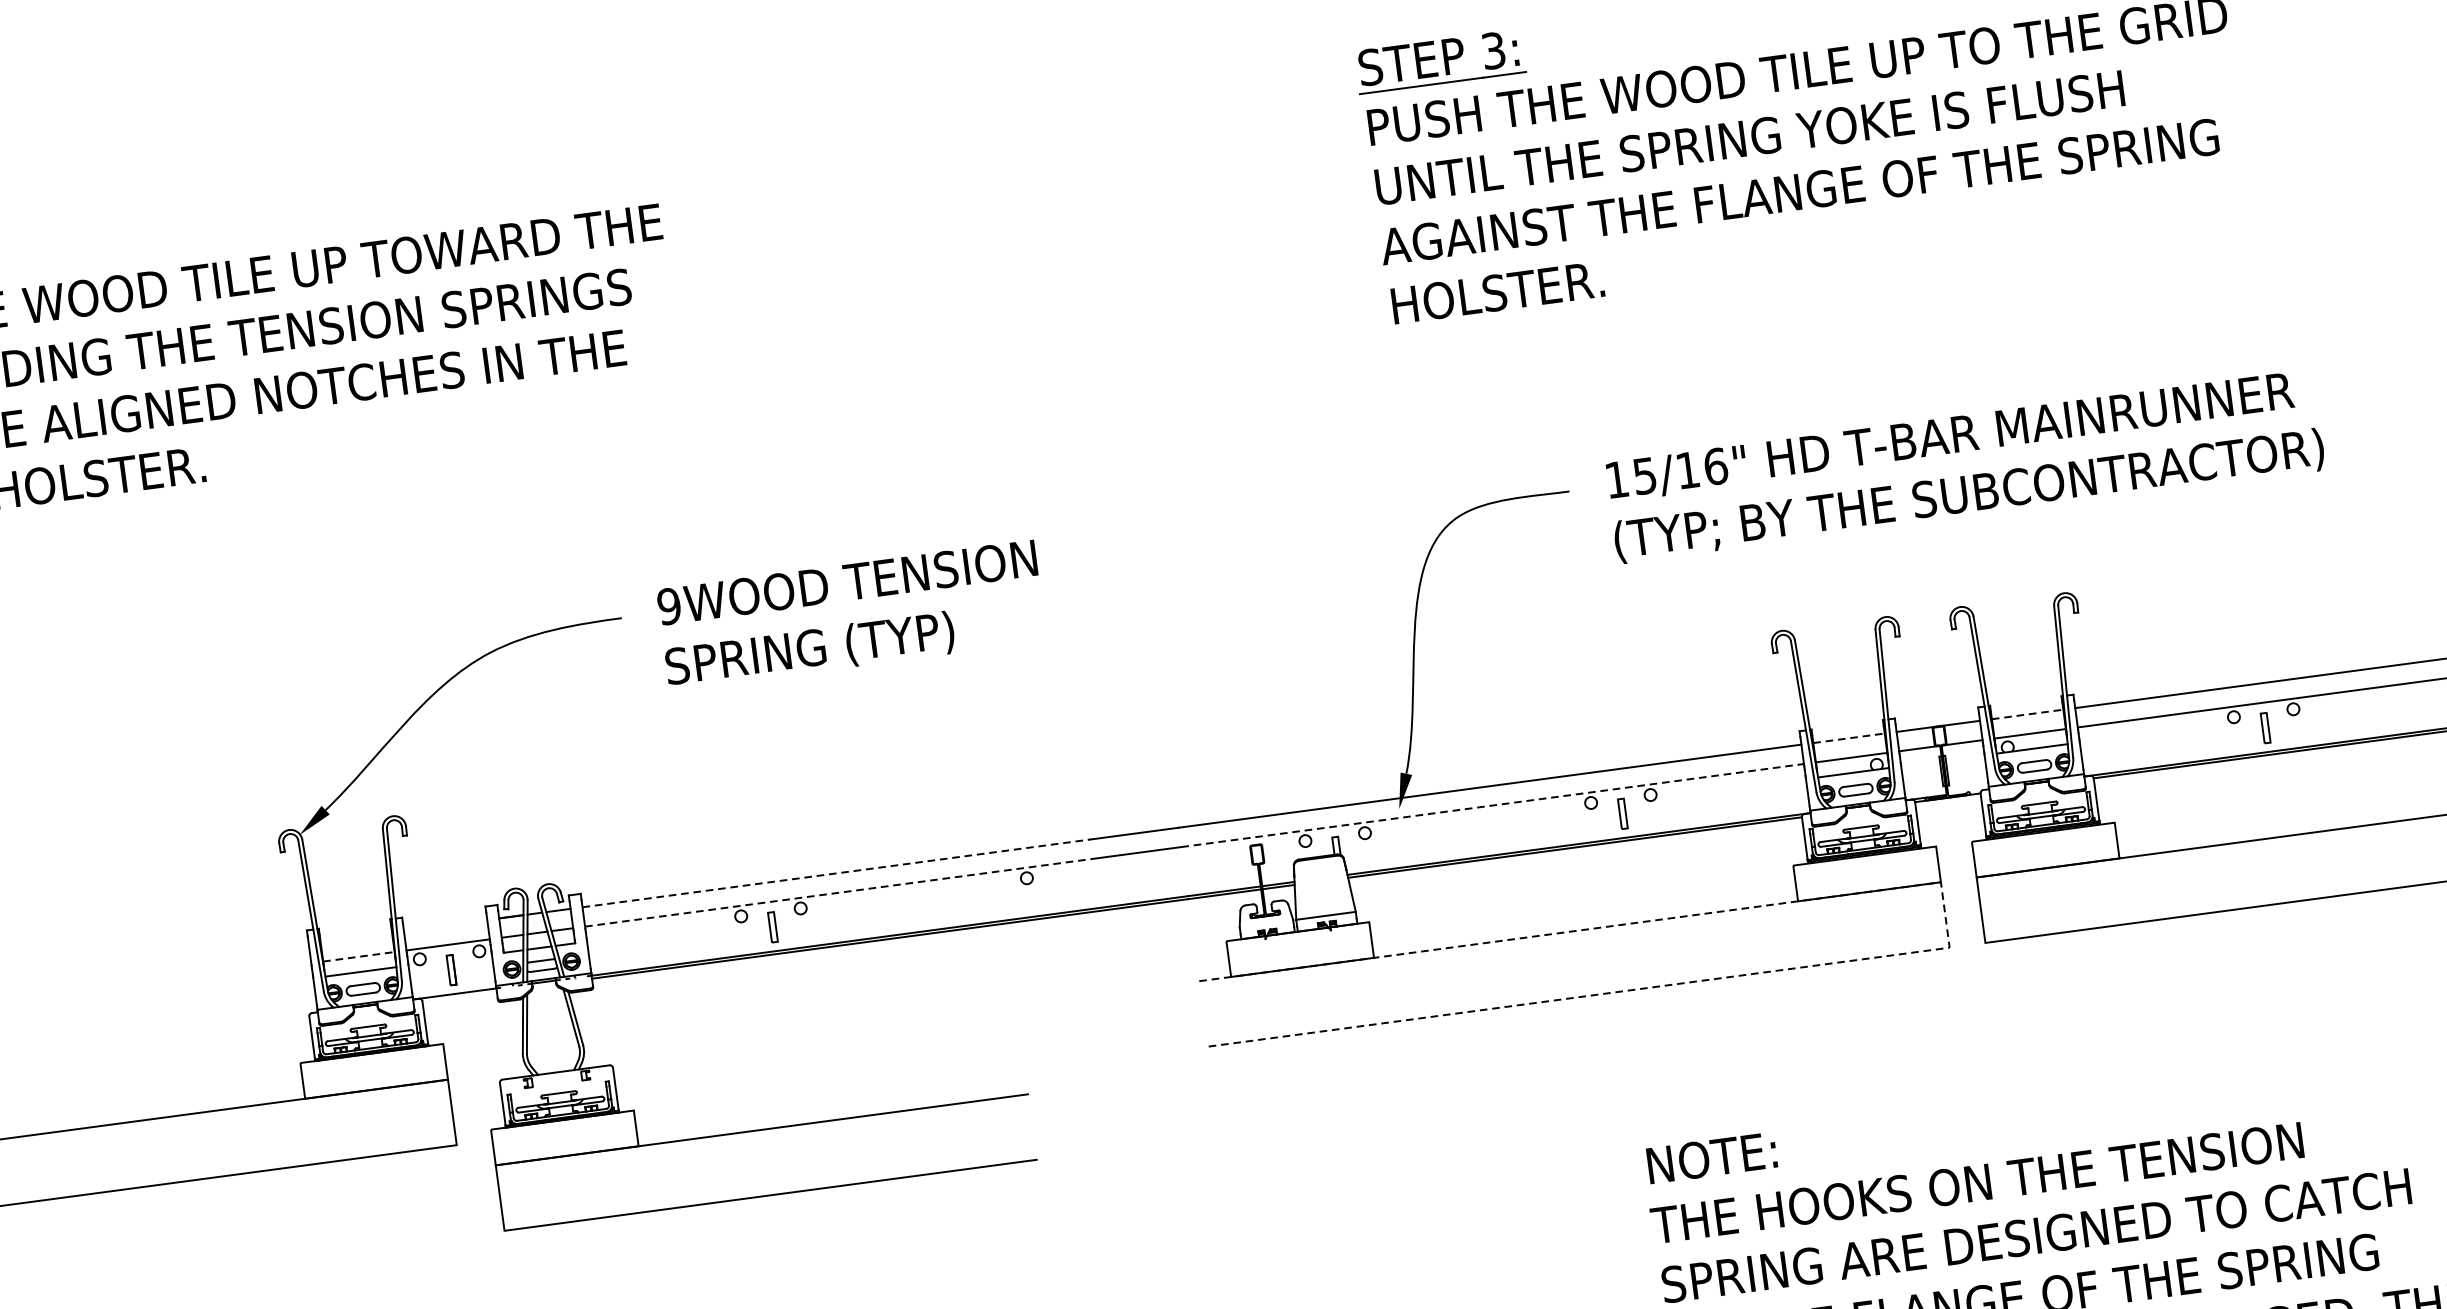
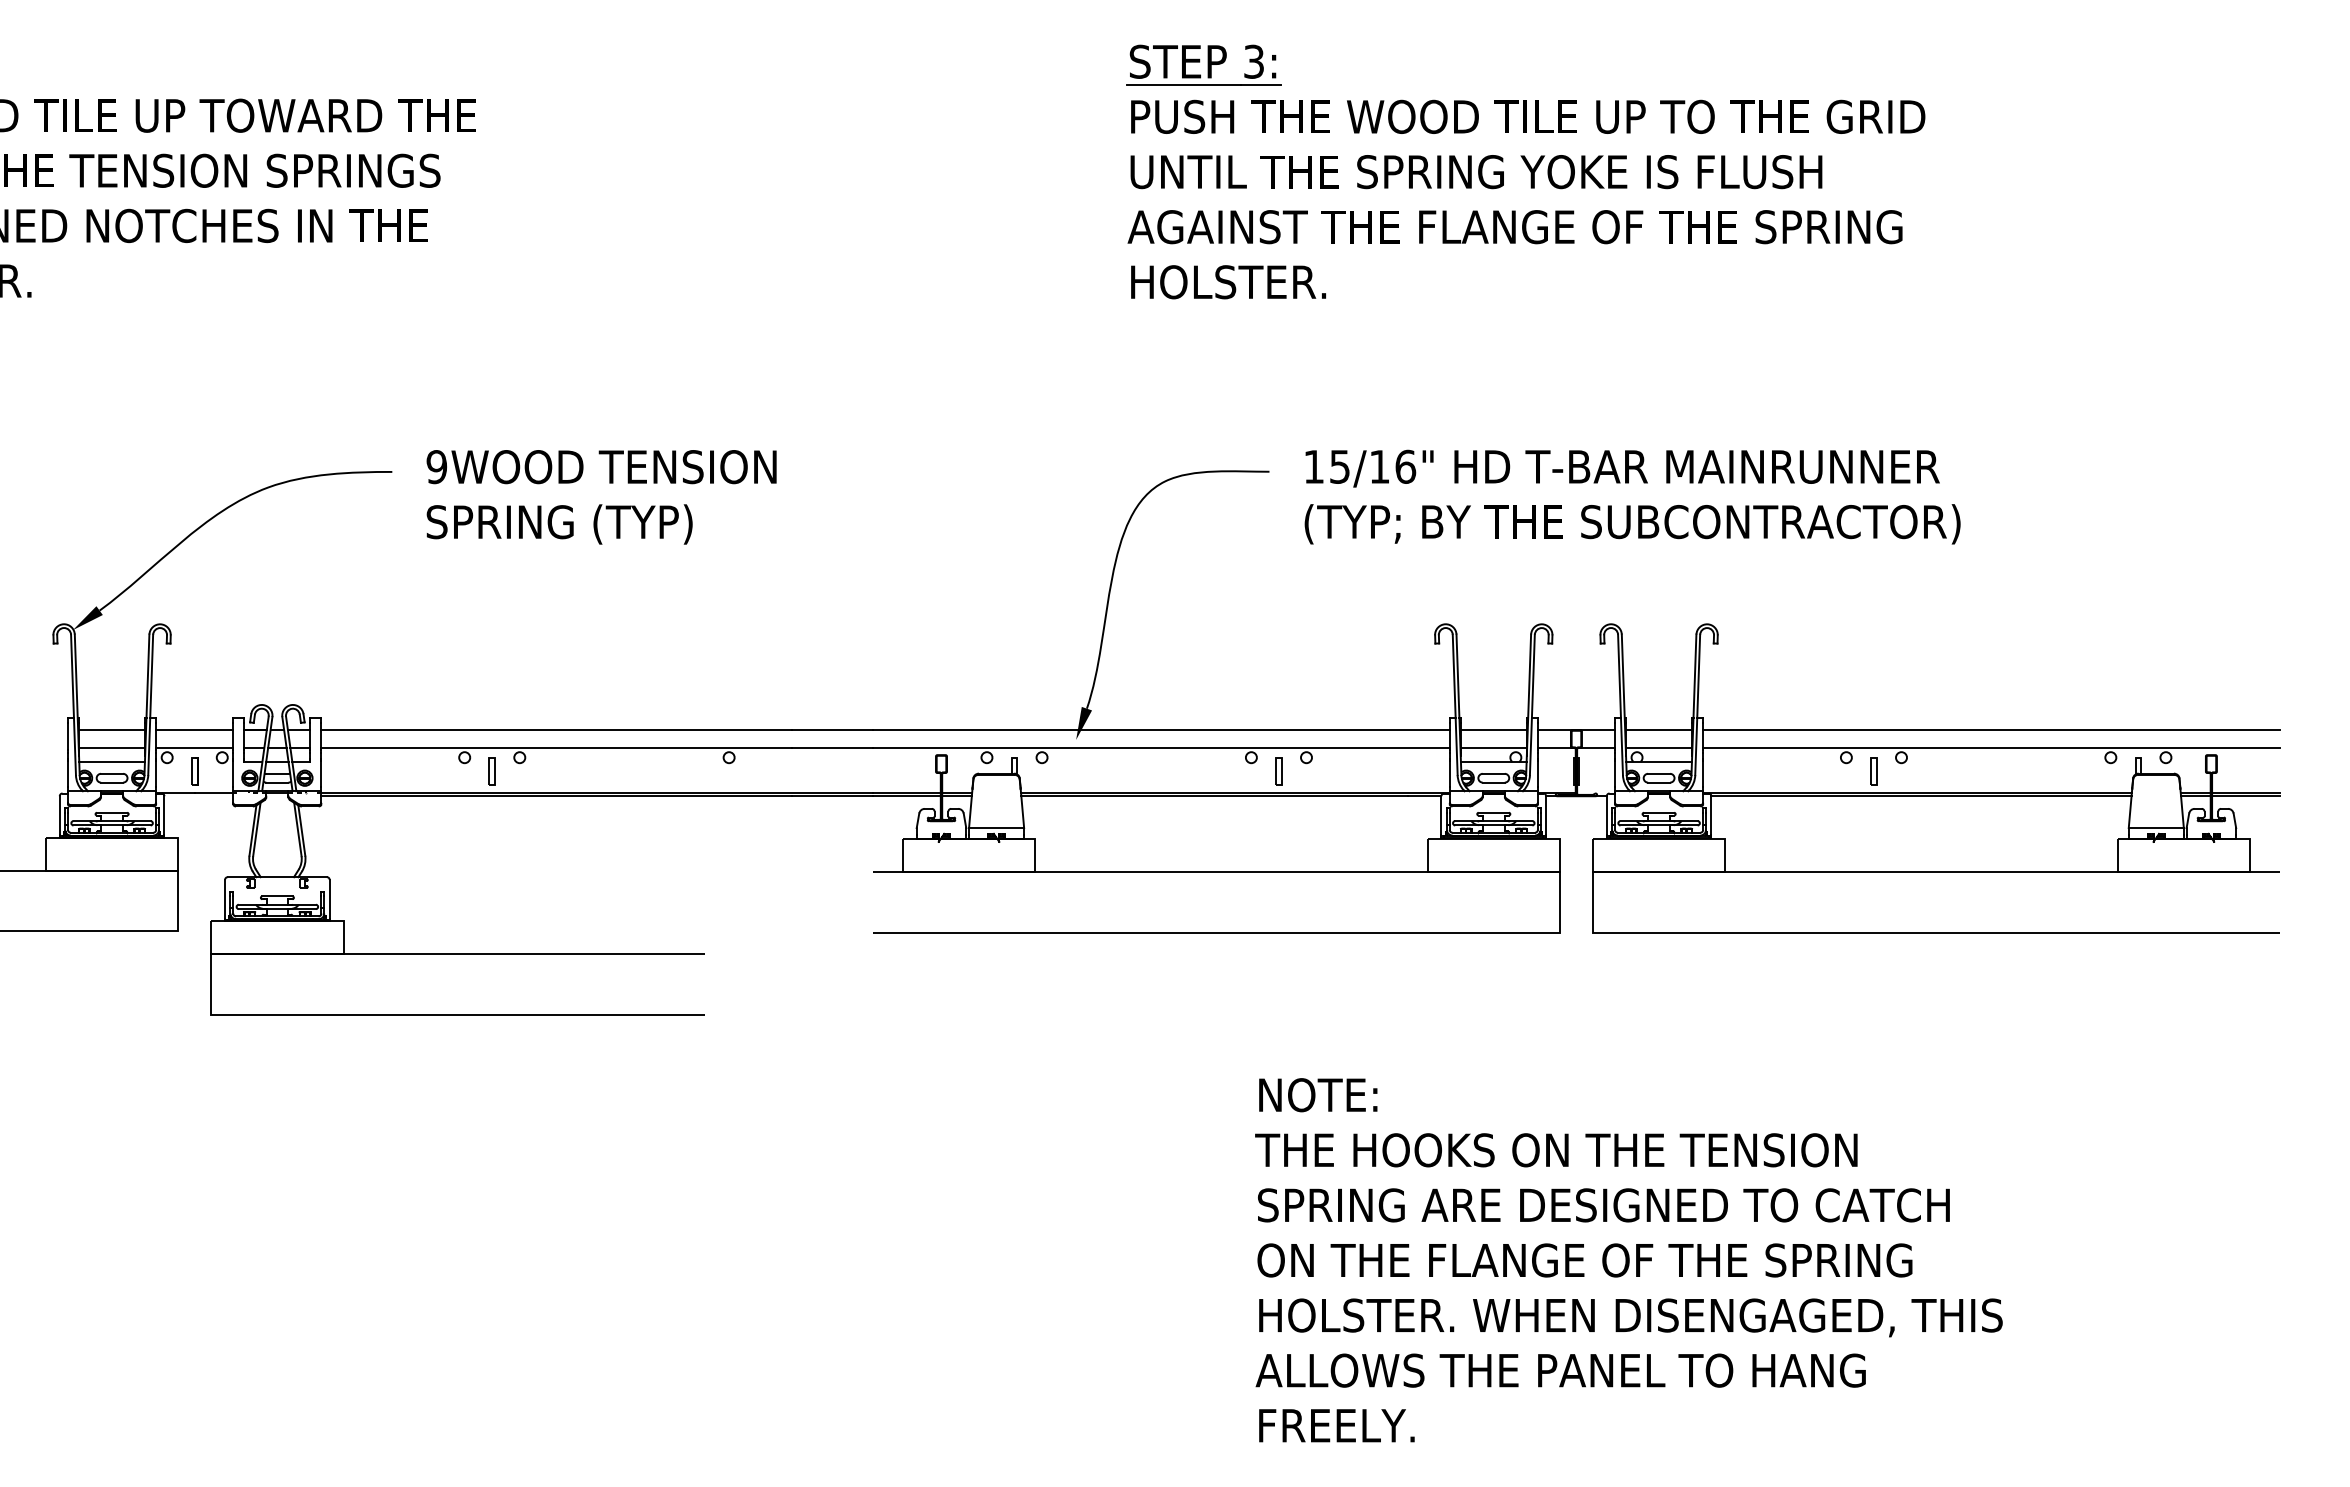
line: (2028, 714) -> (1659, 730), dashed -> solid
line: (1849, 738) -> (1494, 730), dashed -> solid
line: (1493, 805) -> (1162, 748), dashed -> solid
line: (836, 873) -> (556, 730), dashed -> solid
line: (839, 893) -> (556, 748), dashed -> solid
line: (1944, 916) -> (1559, 903), dashed -> solid
line: (445, 925) -> (194, 730), added
line: (356, 937) -> (112, 730), added
line: (359, 957) -> (112, 748), dashed -> solid

